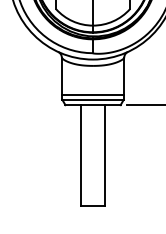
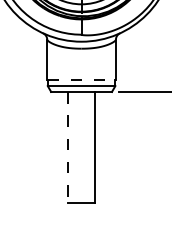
line: (93, 94) -> (82, 80), solid -> dashed
line: (80, 155) -> (67, 147), solid -> dashed

